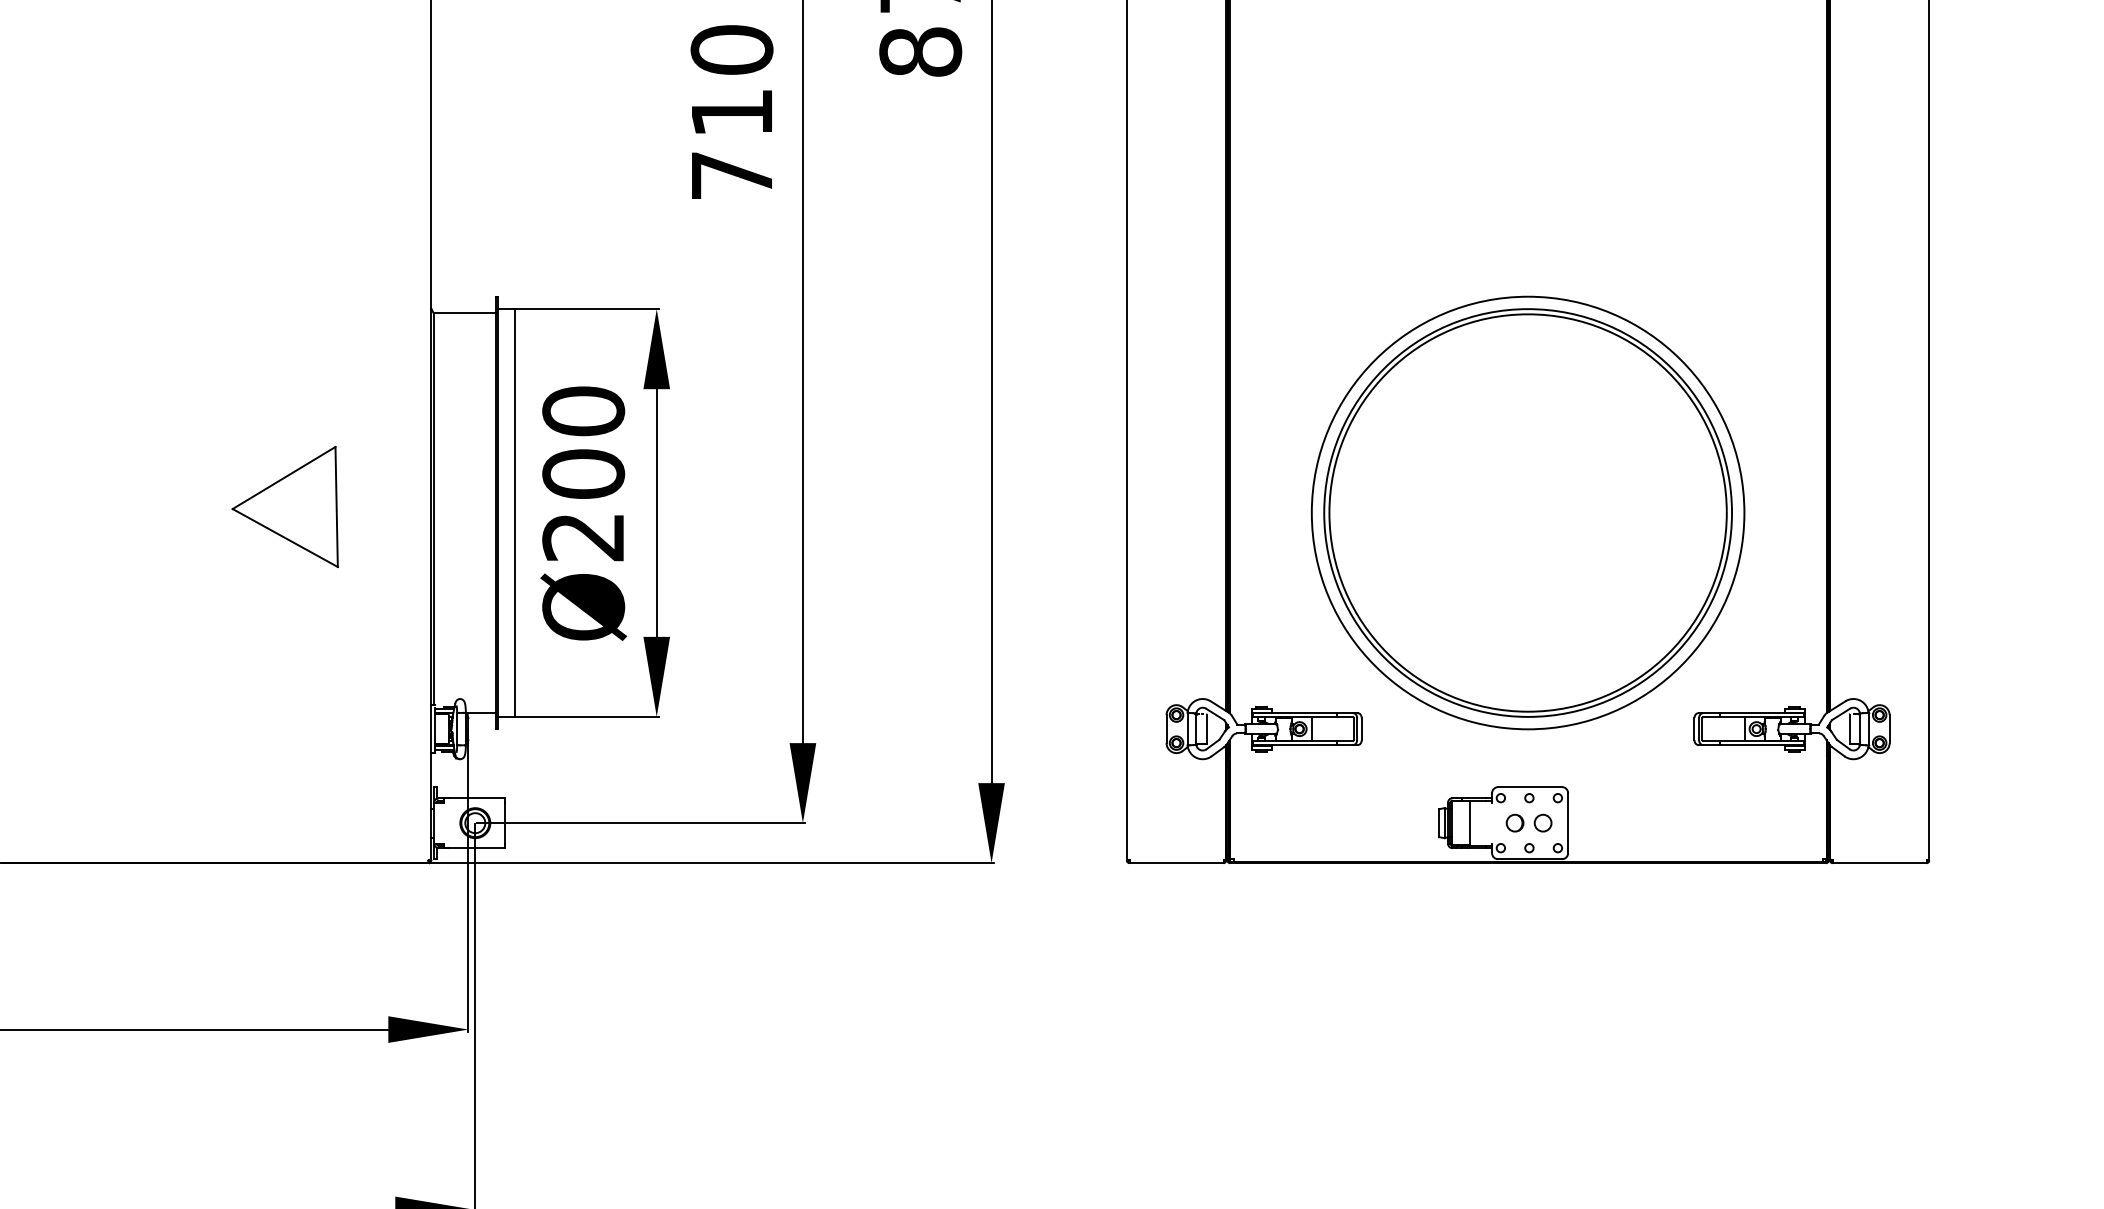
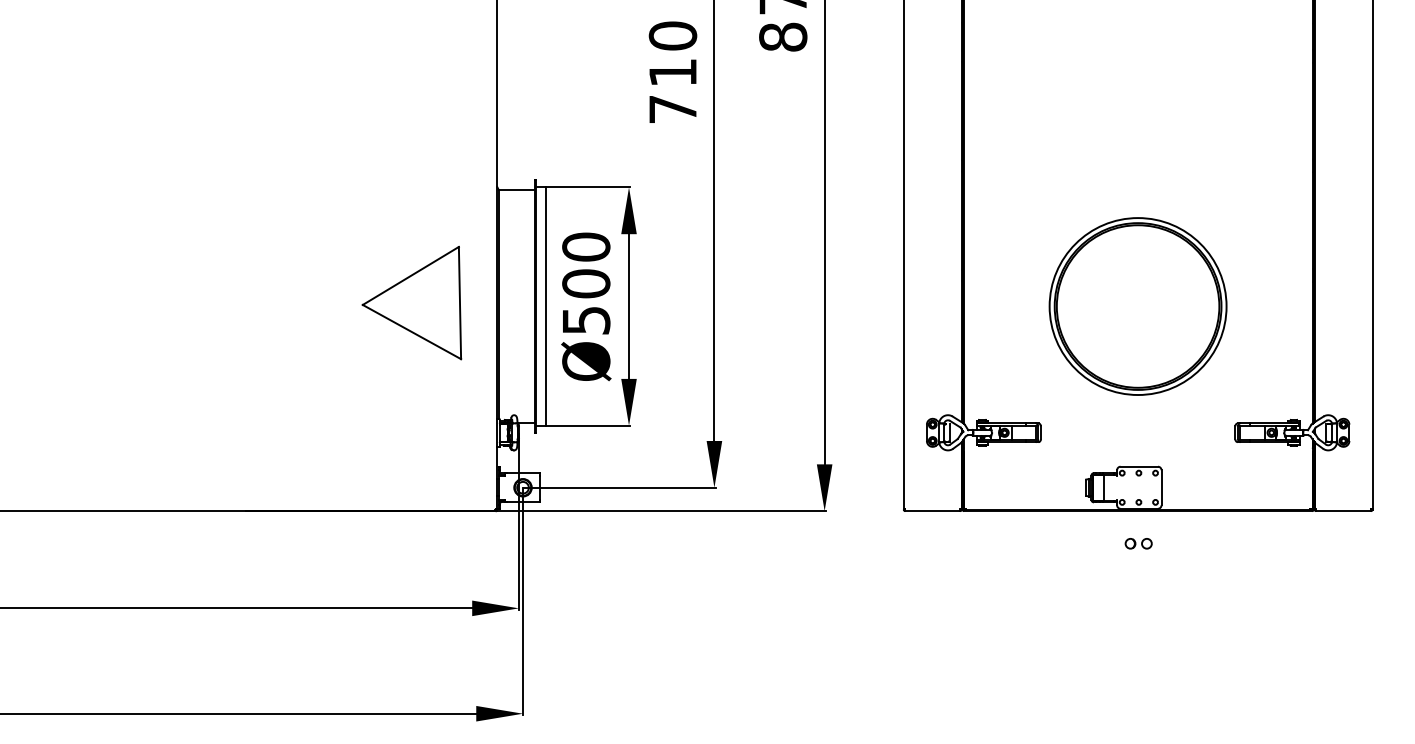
part: (284, 506) -> (411, 302), size x1.6
part: (1527, 512) -> (1137, 306), size x0.7
text: (583, 536) -> (586, 320), Ø200 -> Ø500
part: (1528, 822) -> (1138, 543), moved

